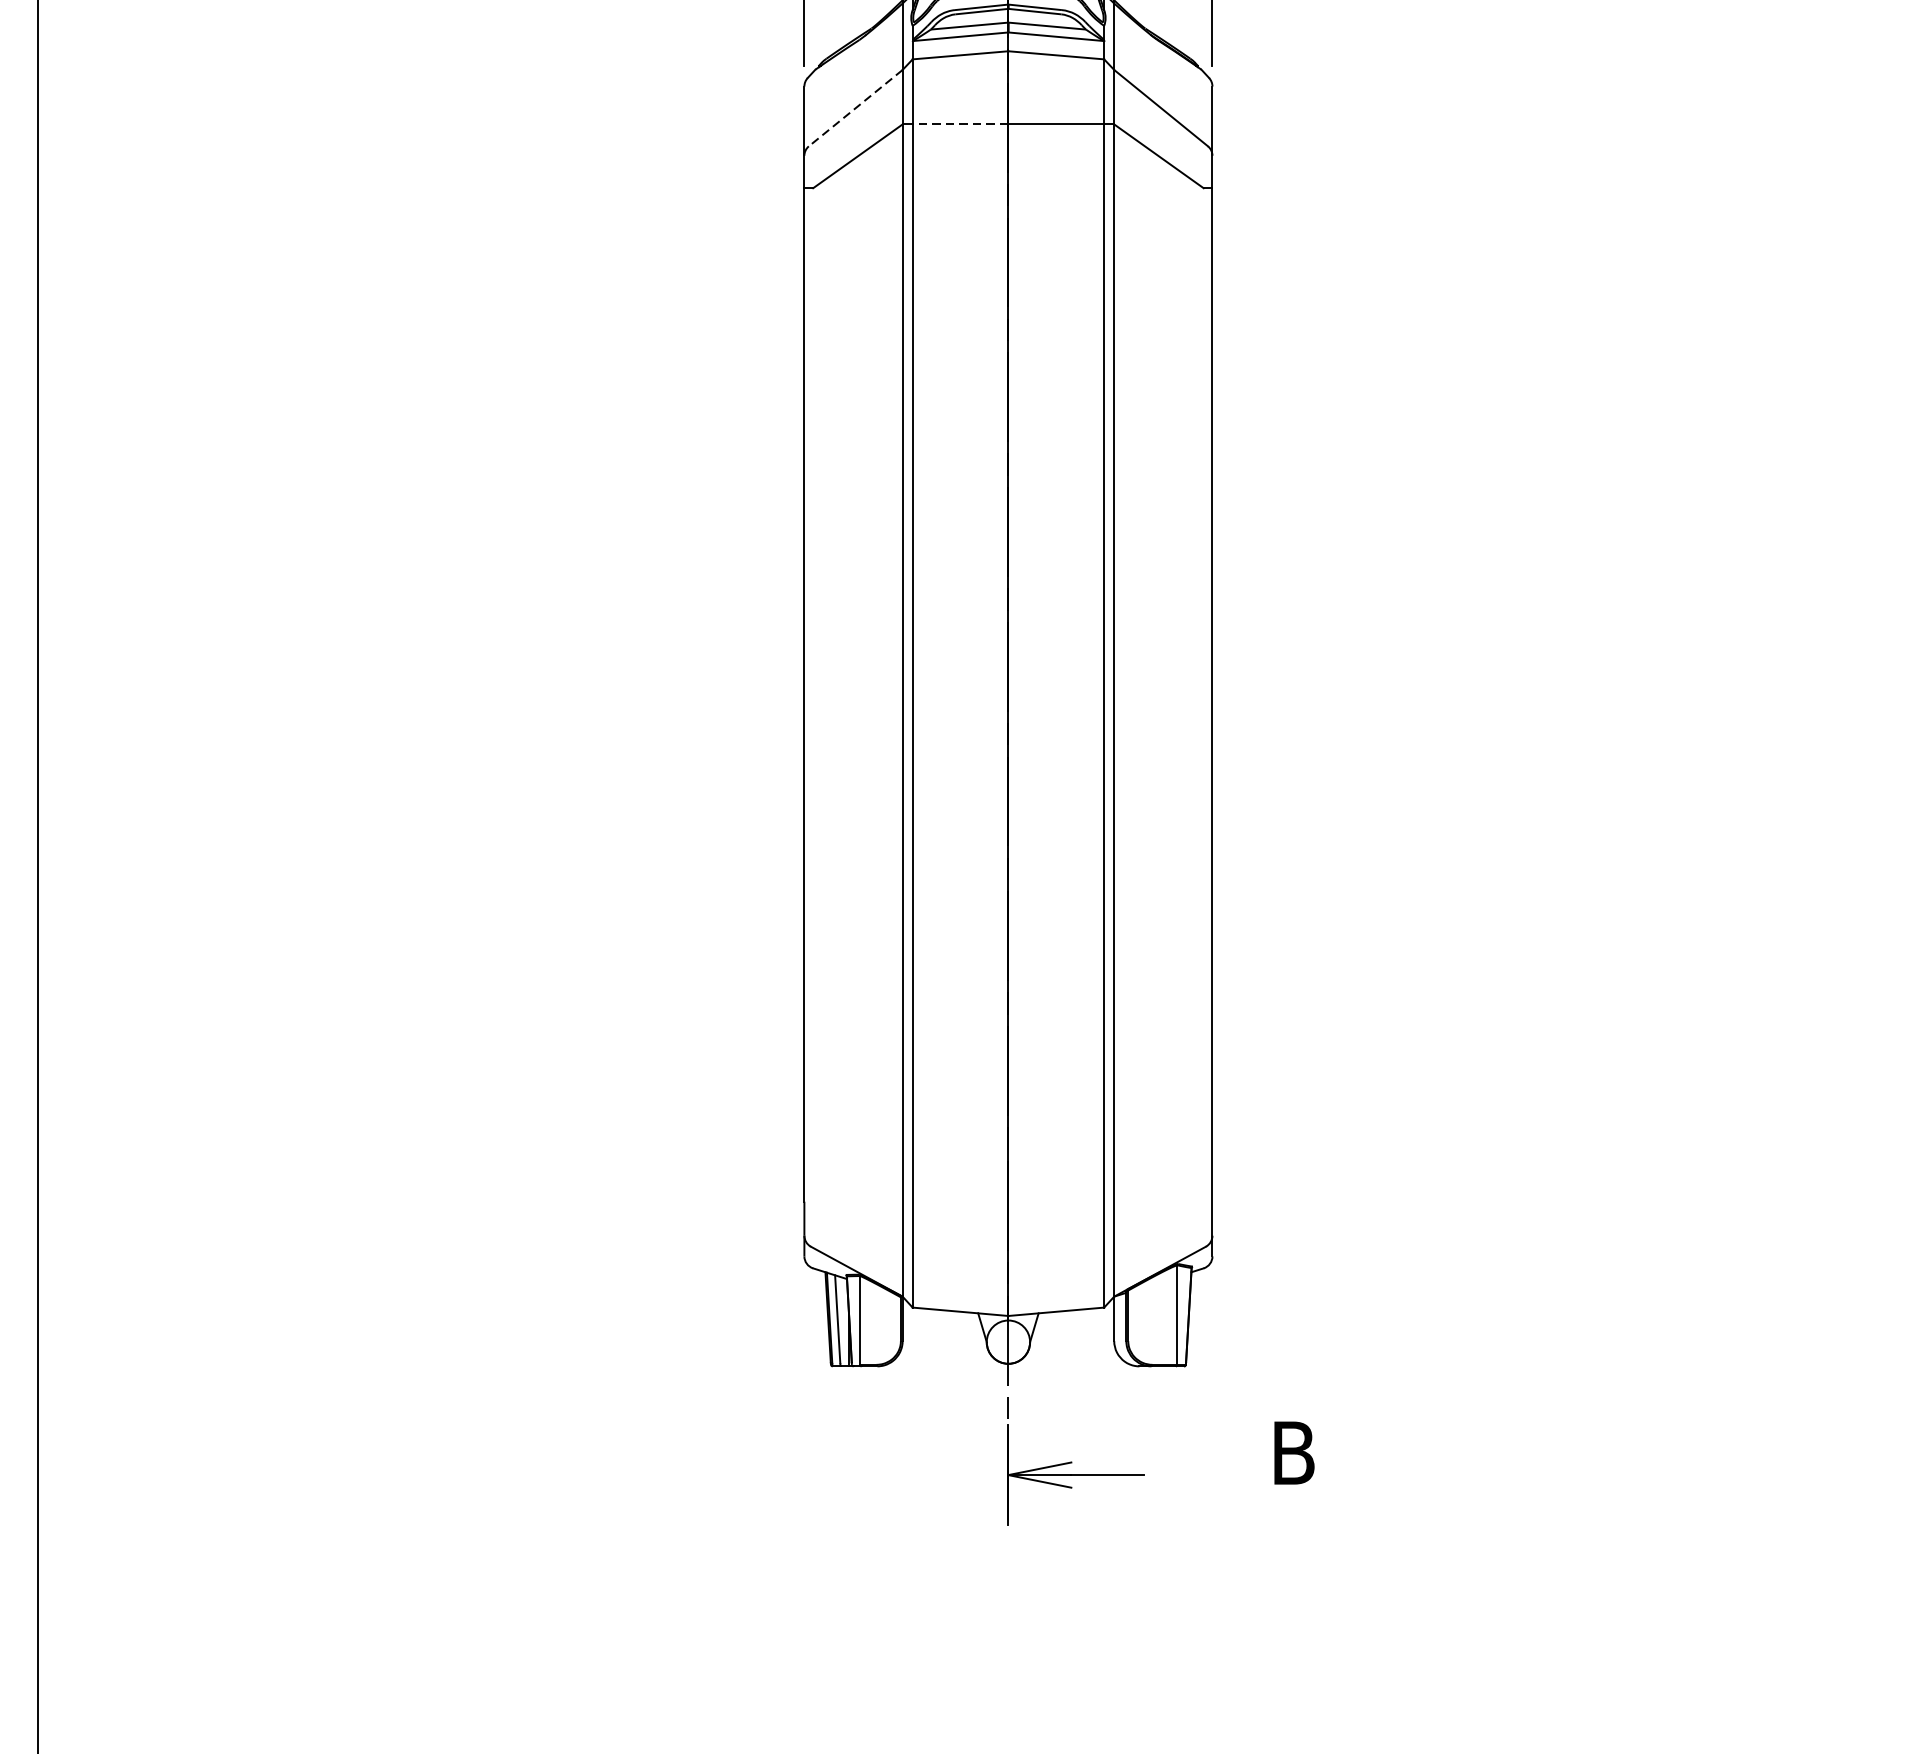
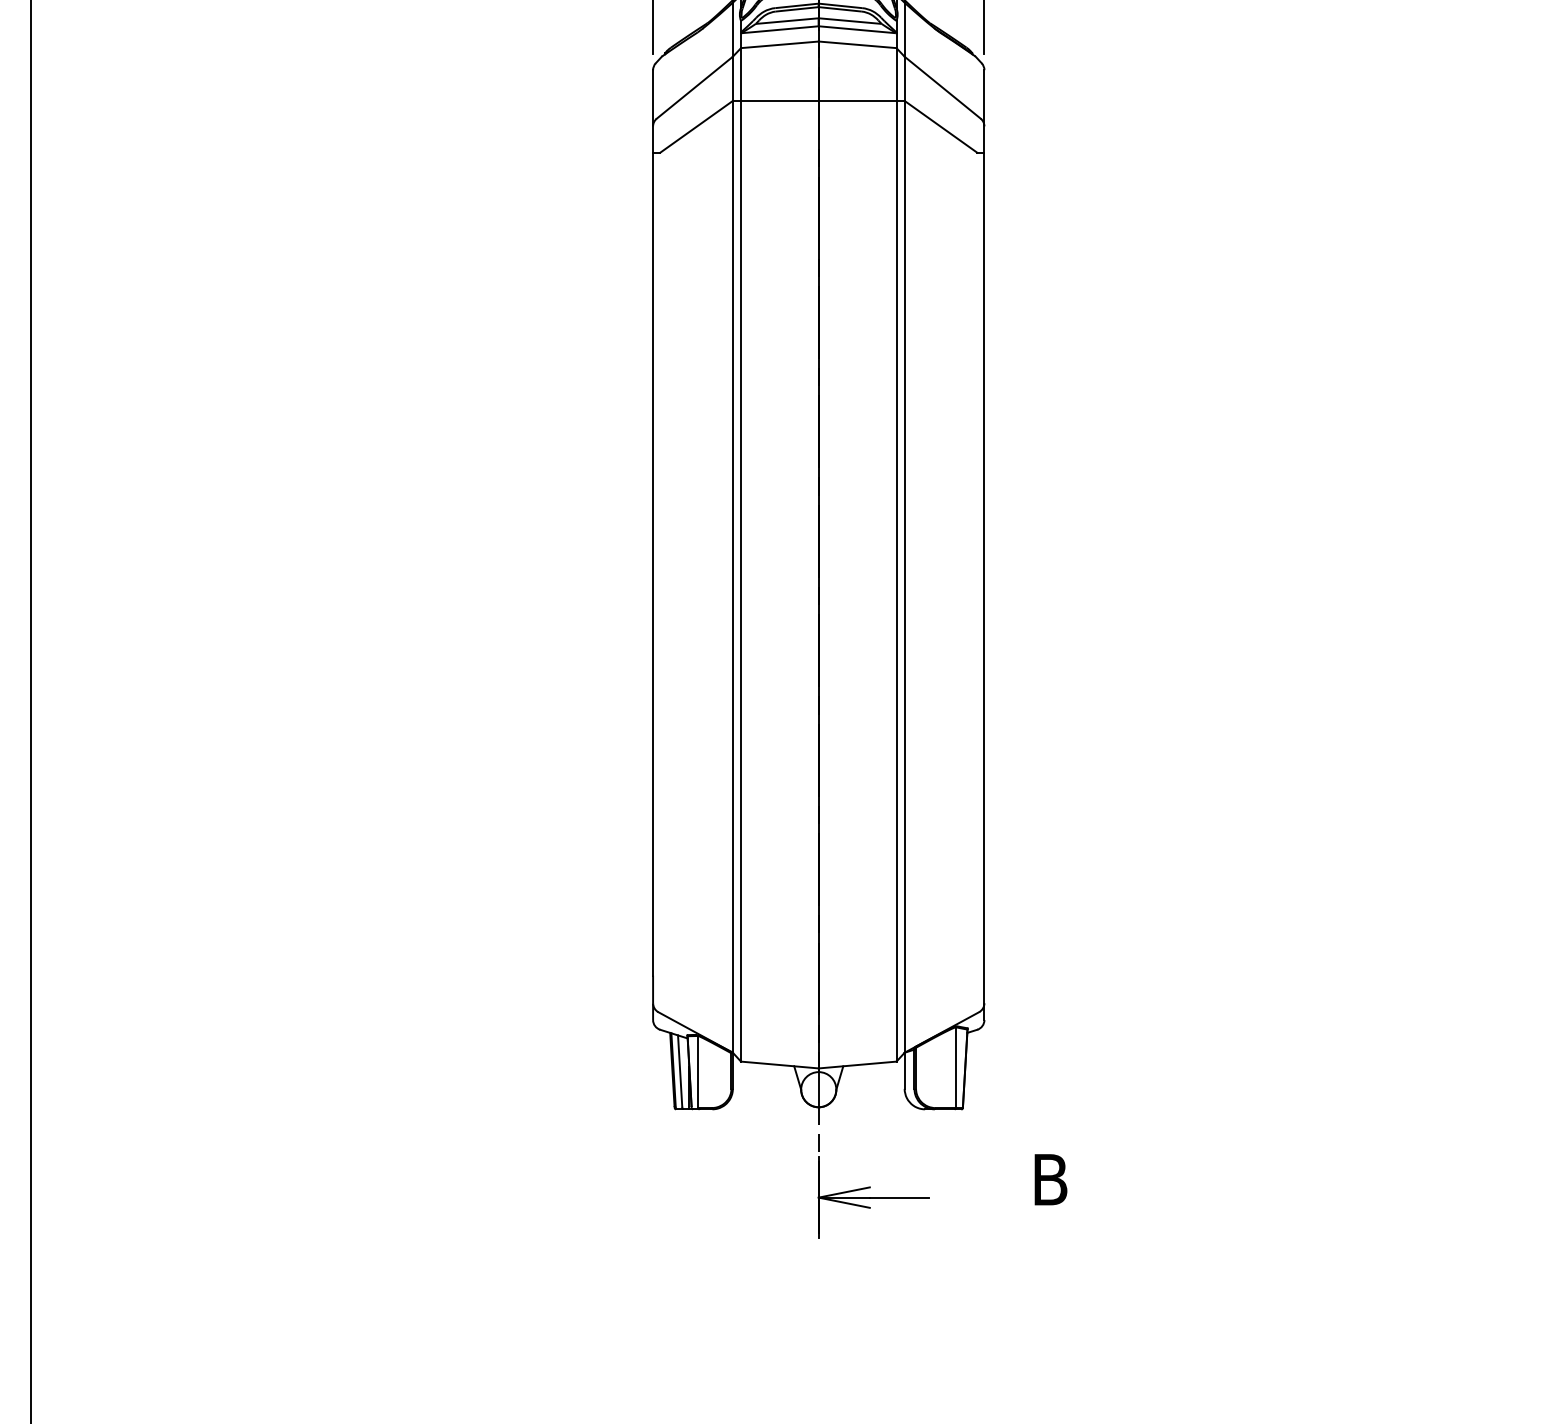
line: (855, 109) -> (694, 88), dashed -> solid
line: (960, 123) -> (779, 100), dashed -> solid

